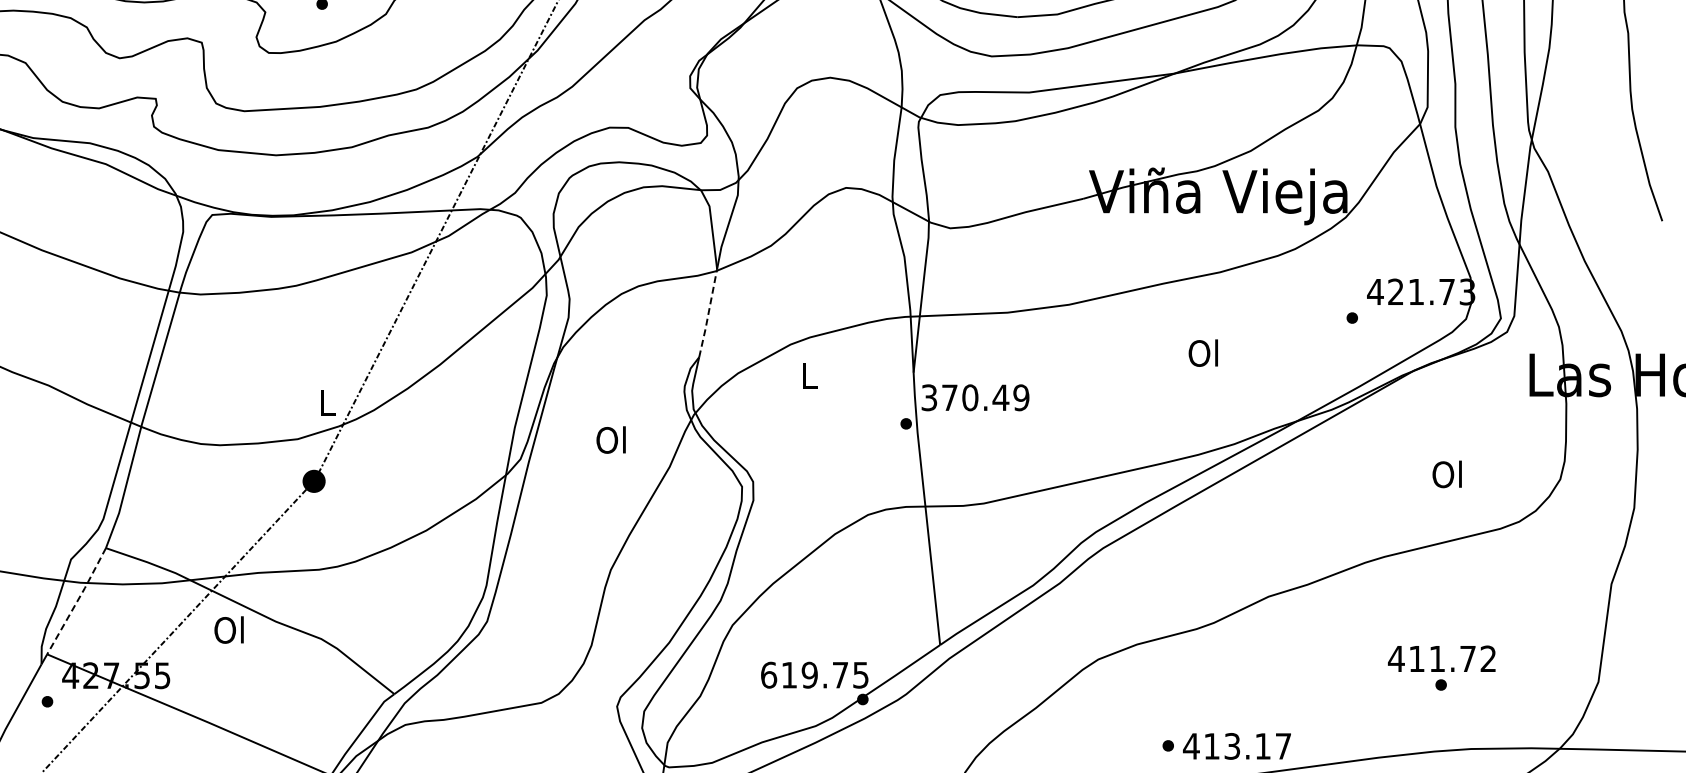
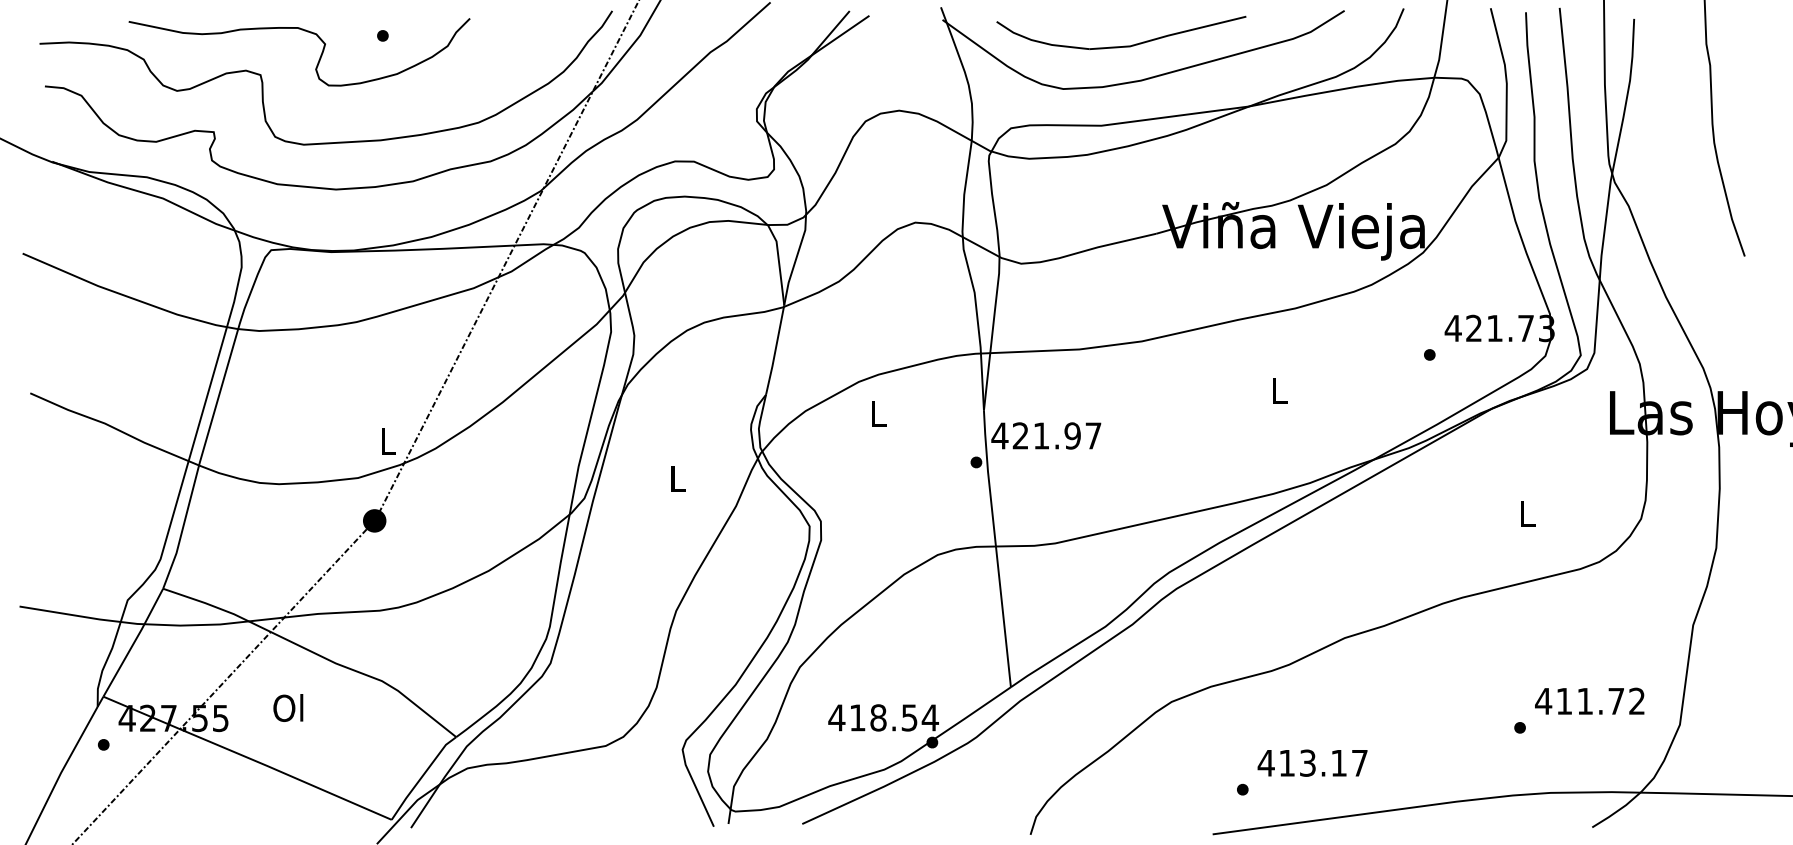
line: (708, 313) -> (775, 350), dashed -> solid
text: (1203, 353) -> (1278, 390), Ol -> L
text: (975, 397) -> (1046, 435), 370.49 -> 421.97
text: (611, 439) -> (676, 478), Ol -> L
text: (1447, 474) -> (1526, 513), Ol -> L
line: (76, 602) -> (133, 643), dashed -> solid
text: (229, 629) -> (288, 707), moved
text: (1441, 658) -> (1589, 700), moved
text: (814, 674) -> (883, 717), 619.75 -> 418.54
text: (1236, 745) -> (1312, 762), moved

